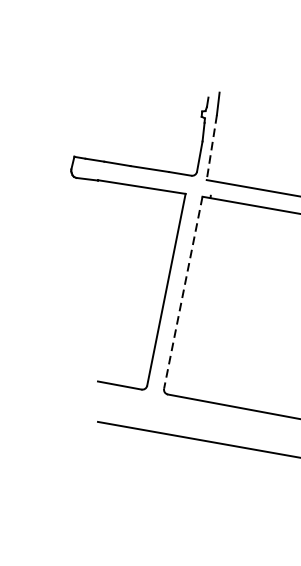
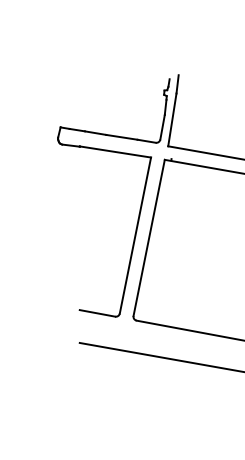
line: (211, 147) -> (172, 119), dashed -> solid
line: (183, 292) -> (149, 237), dashed -> solid

